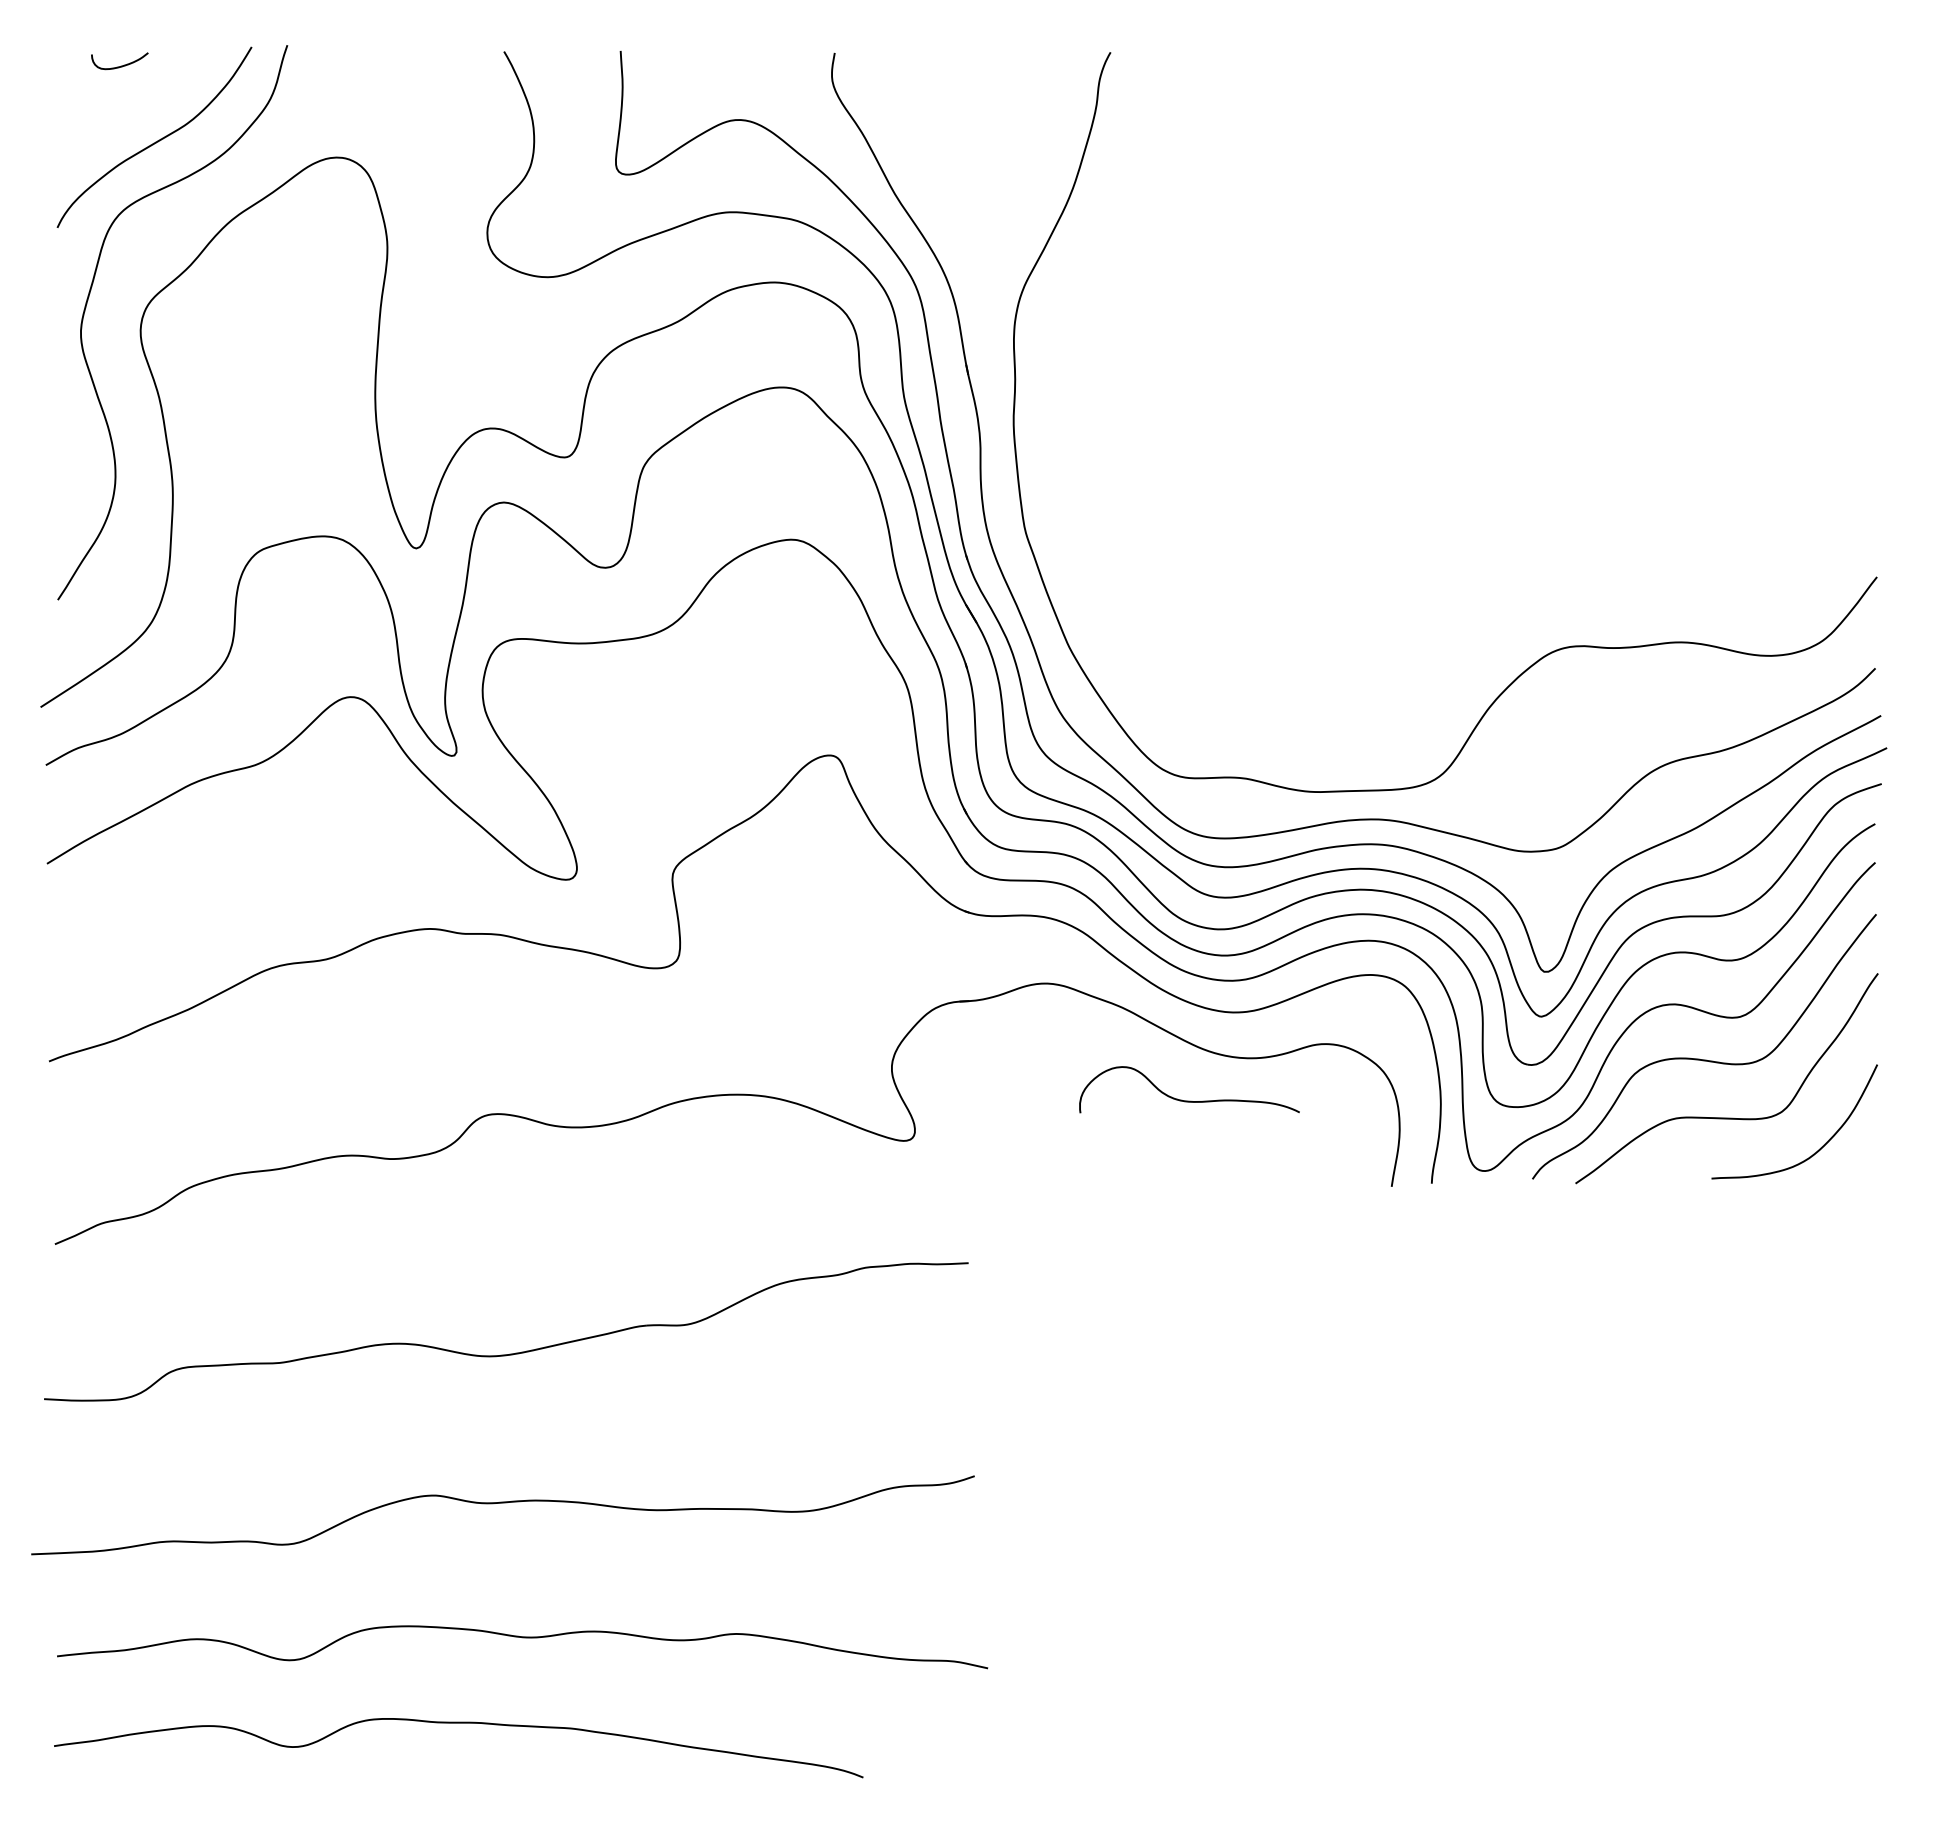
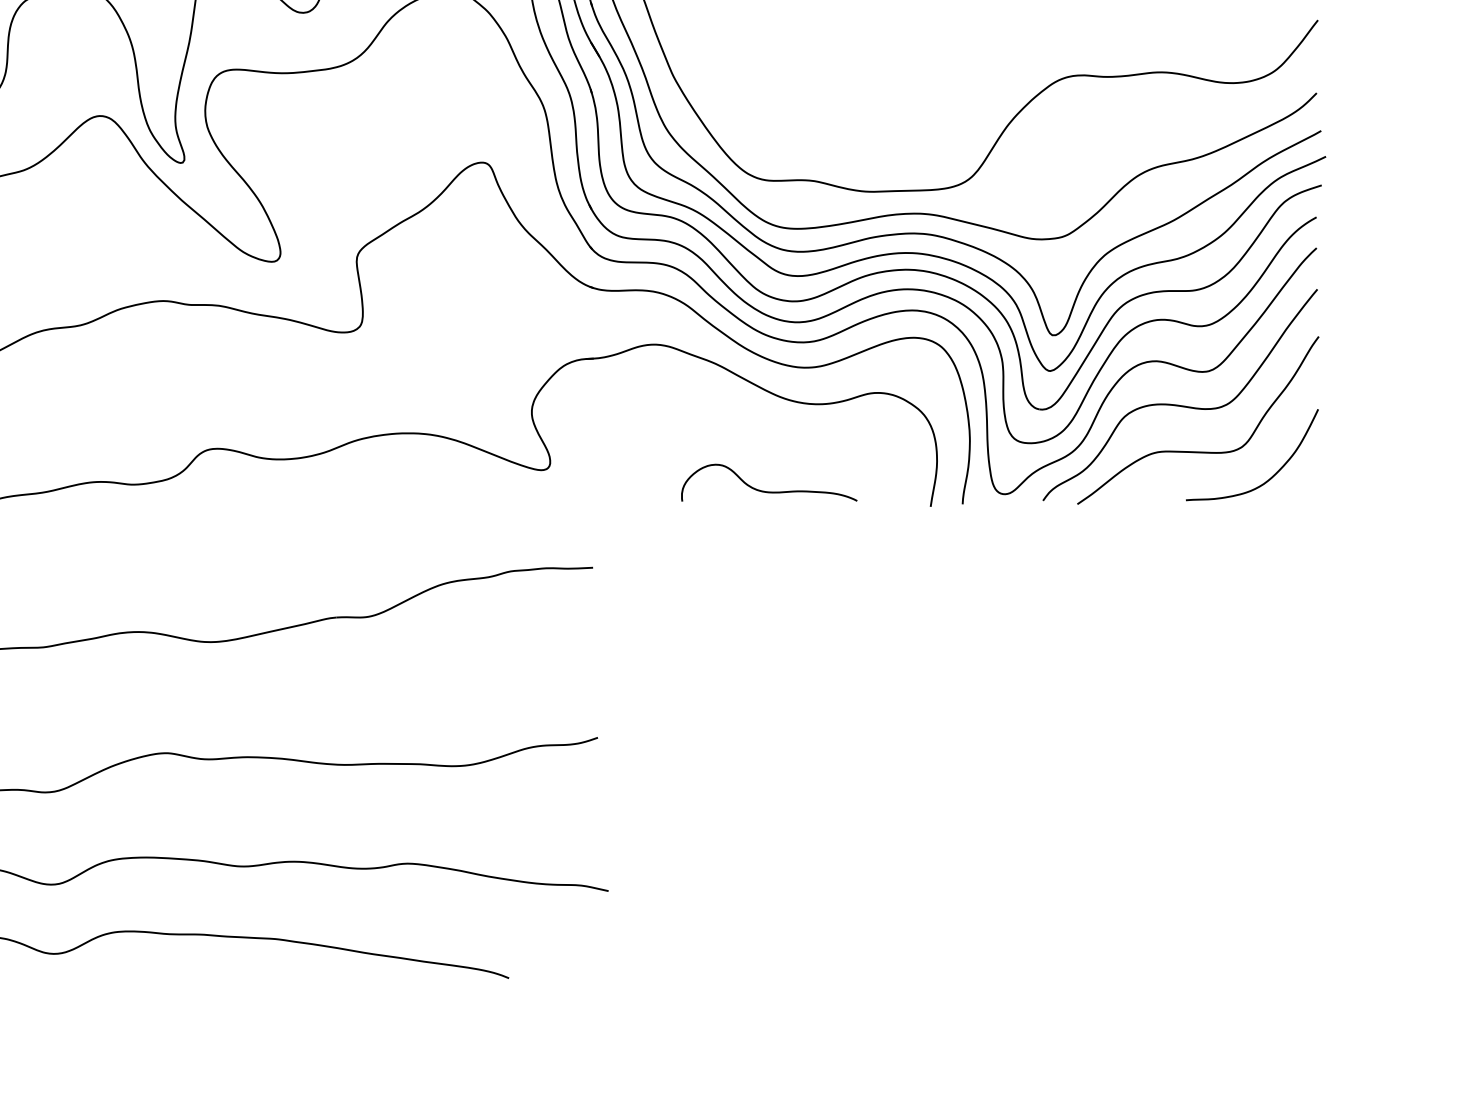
curve: (1189, 1100) -> (769, 491), moved

